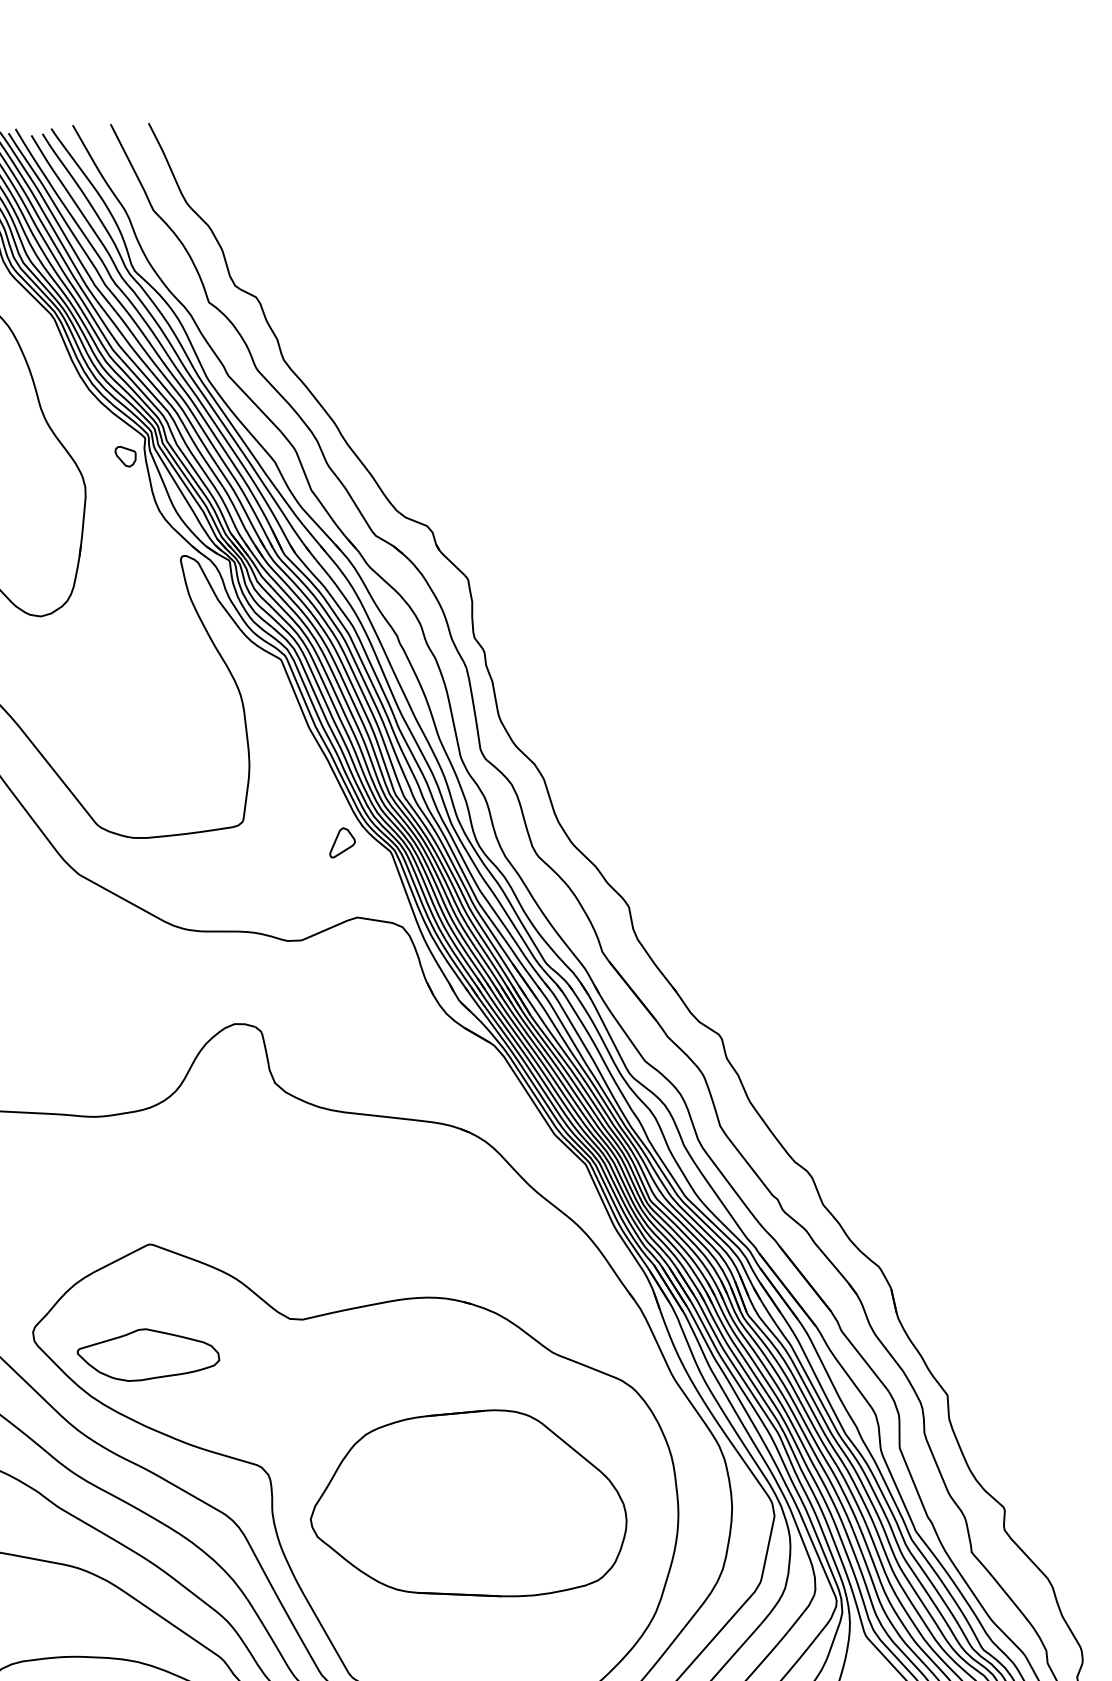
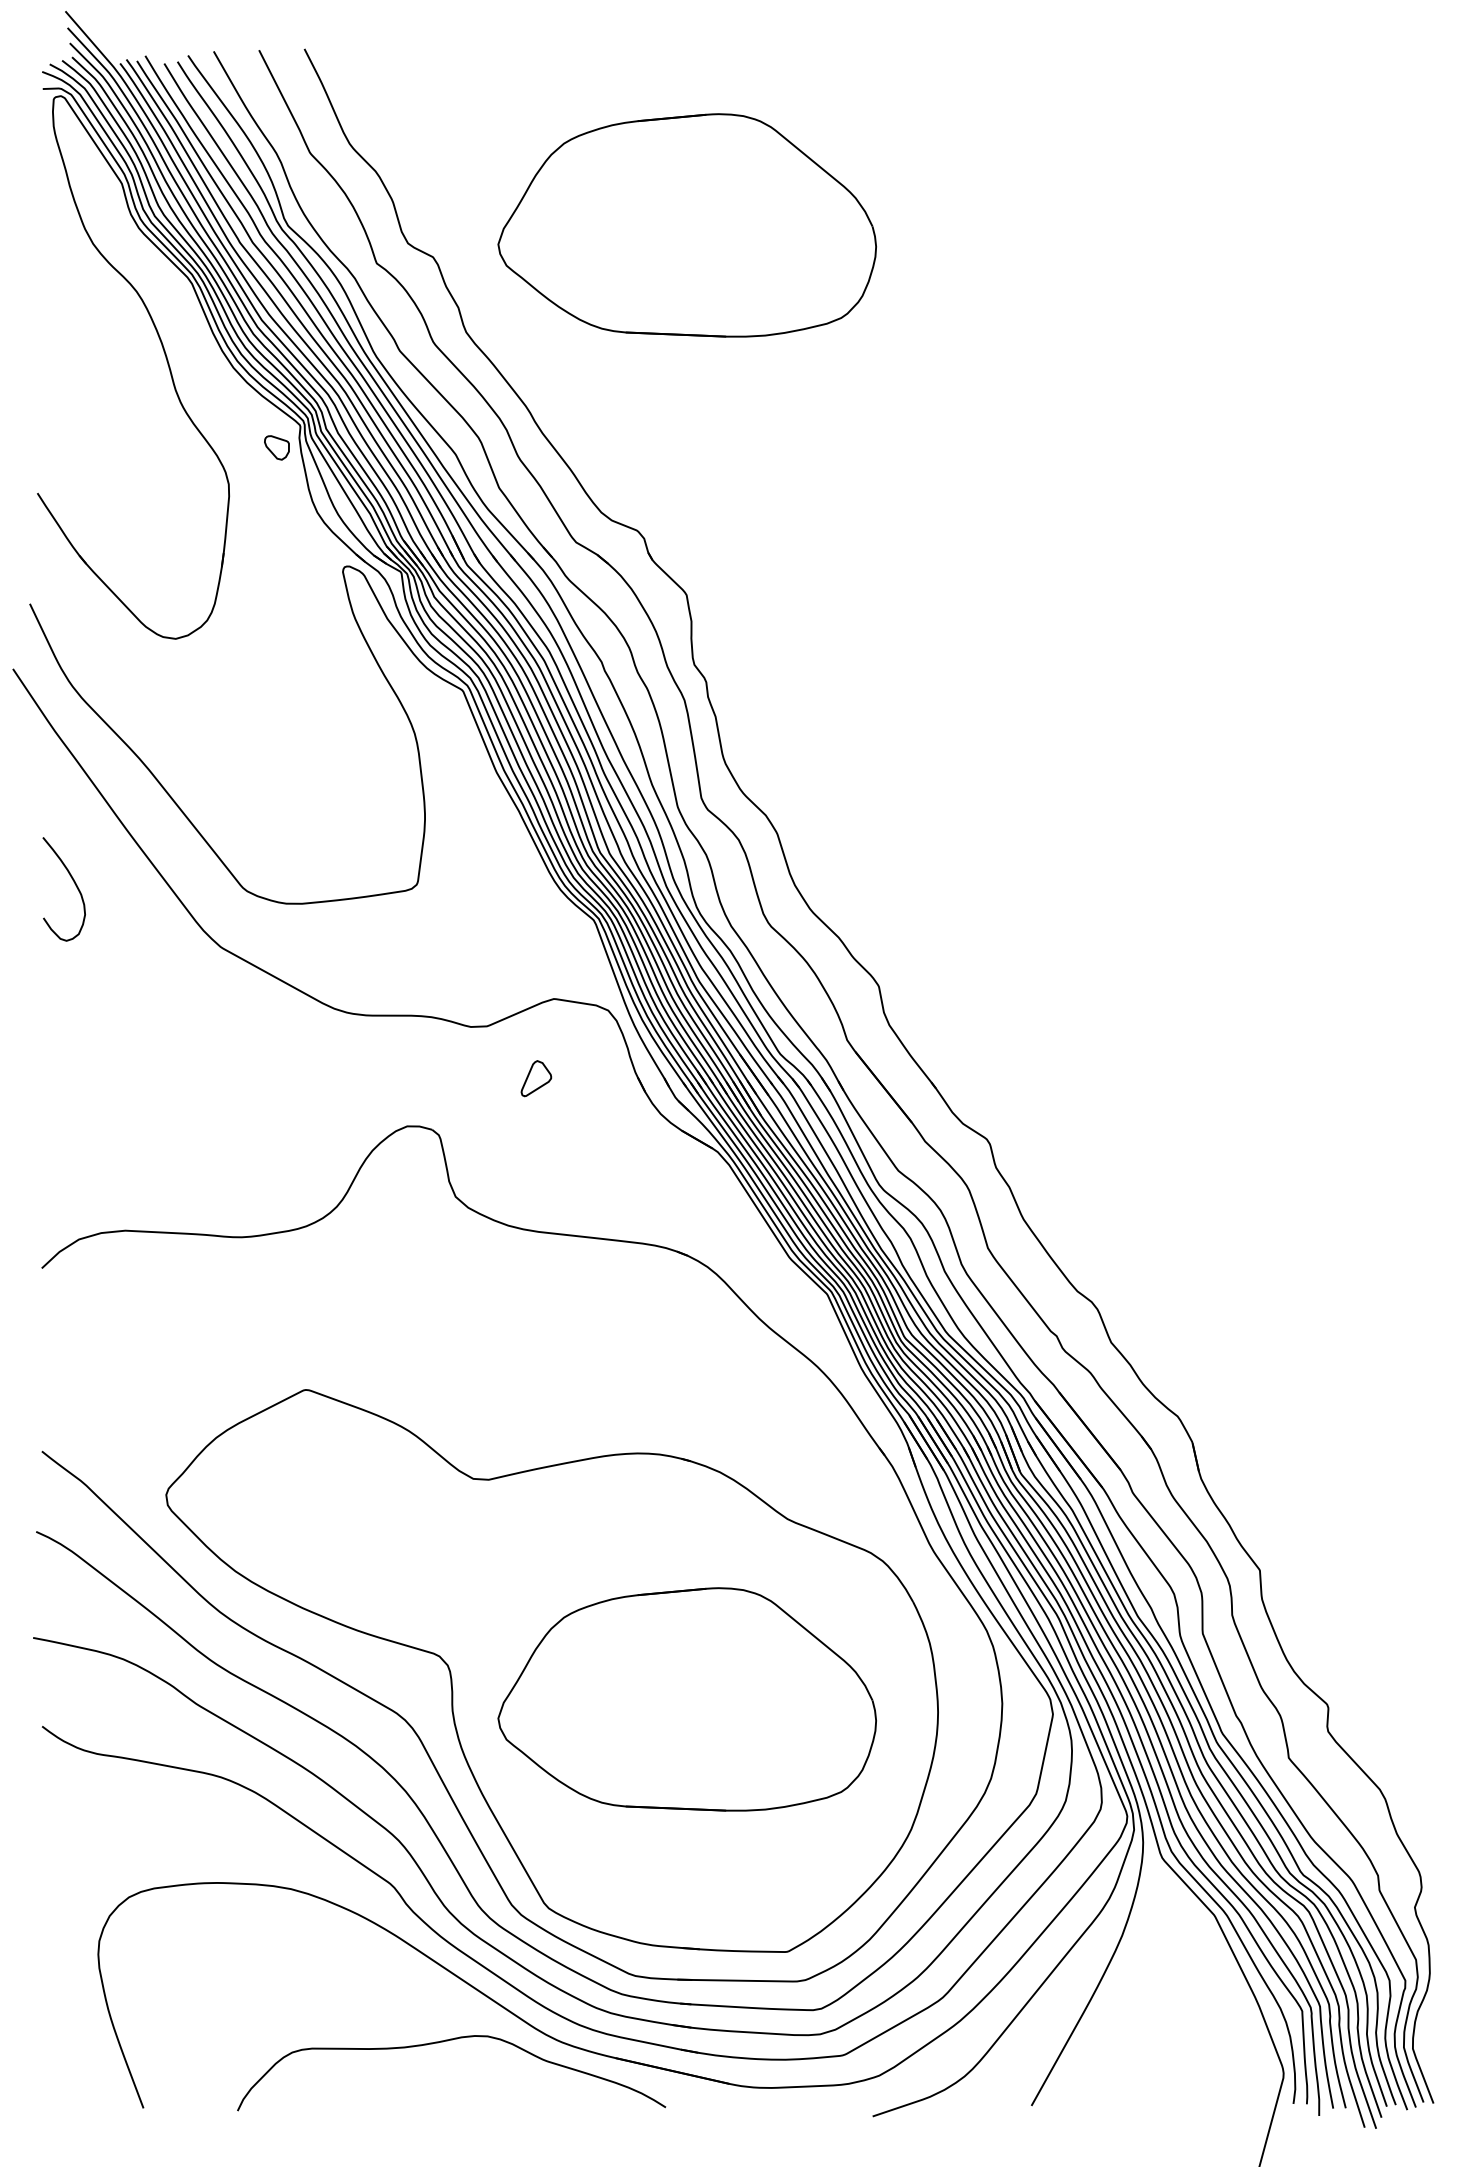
part: (468, 270) -> (686, 225), added
part: (342, 842) -> (536, 1078), moved
part: (147, 1355) -> (303, 1522), removed

